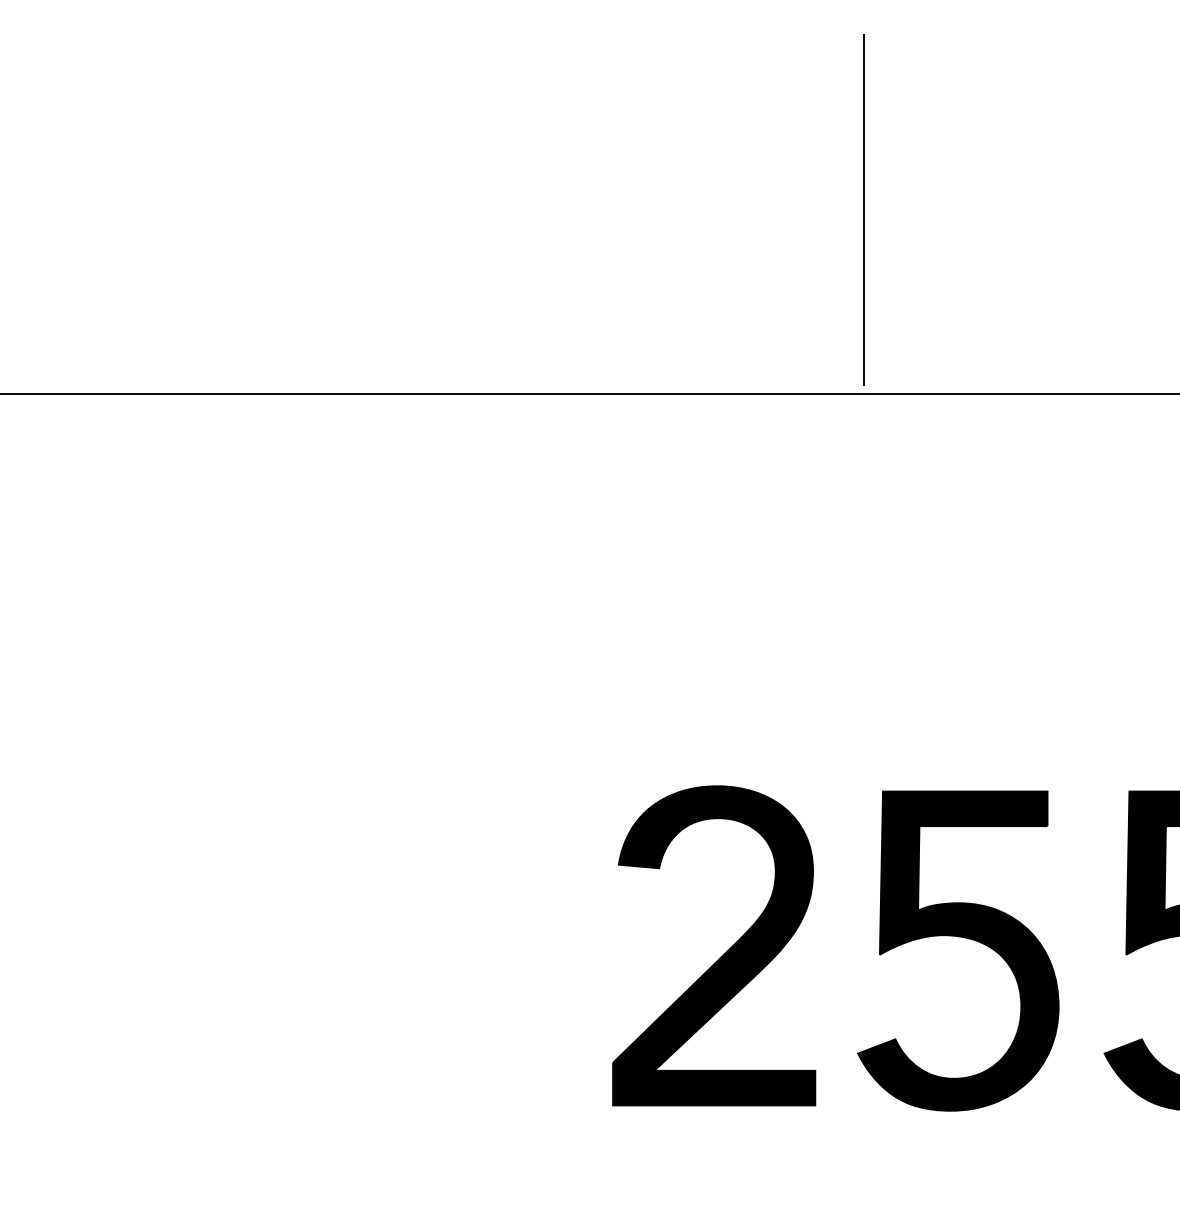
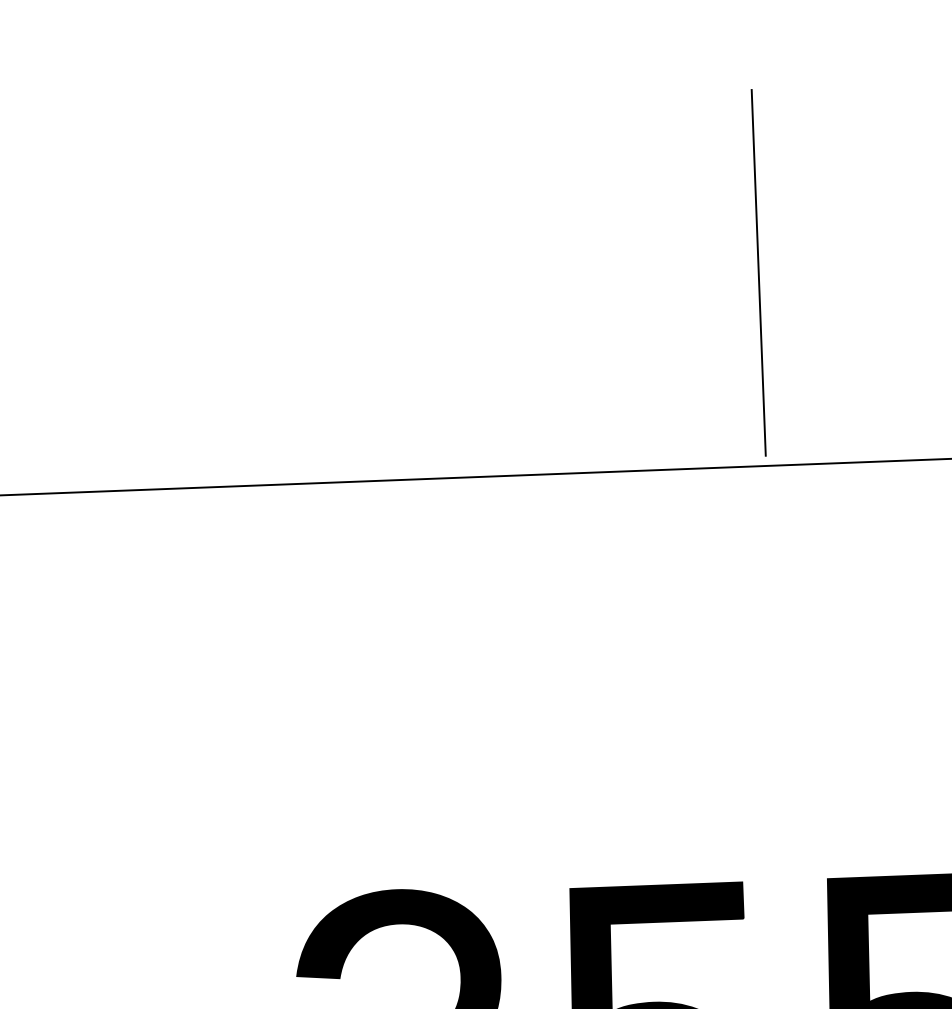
line: (863, 209) -> (758, 272), moved

